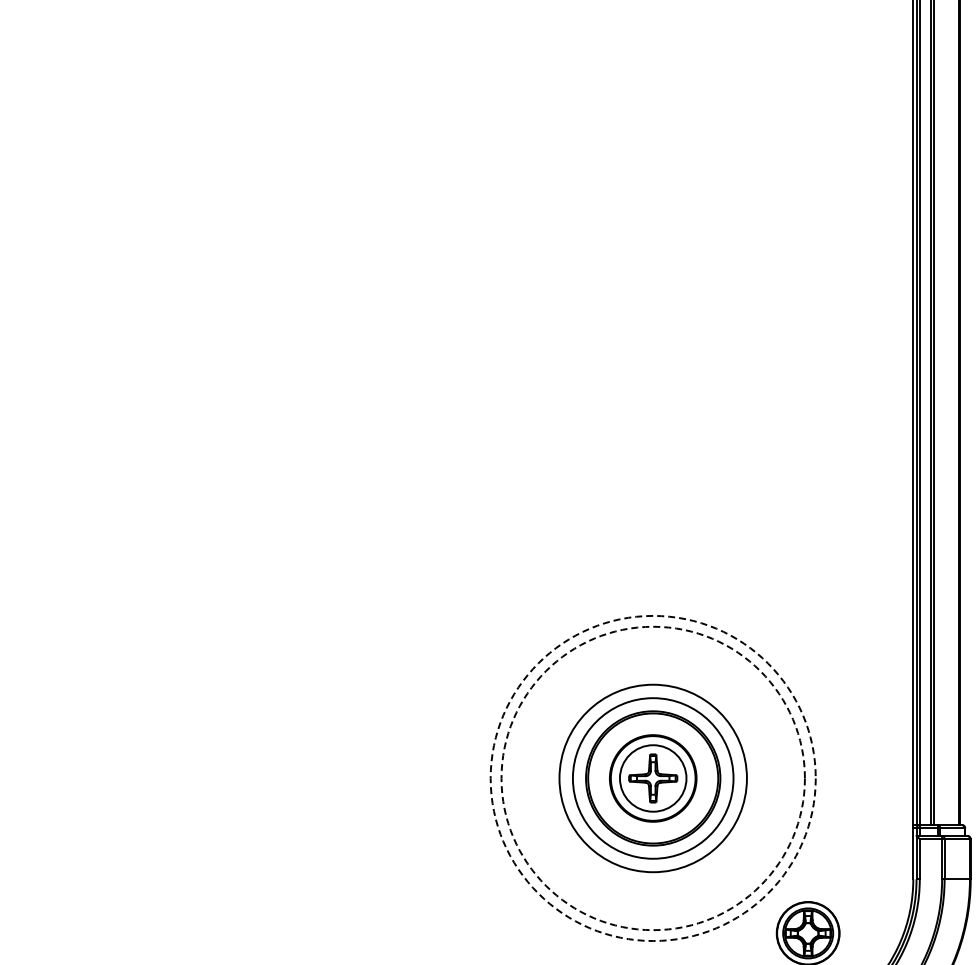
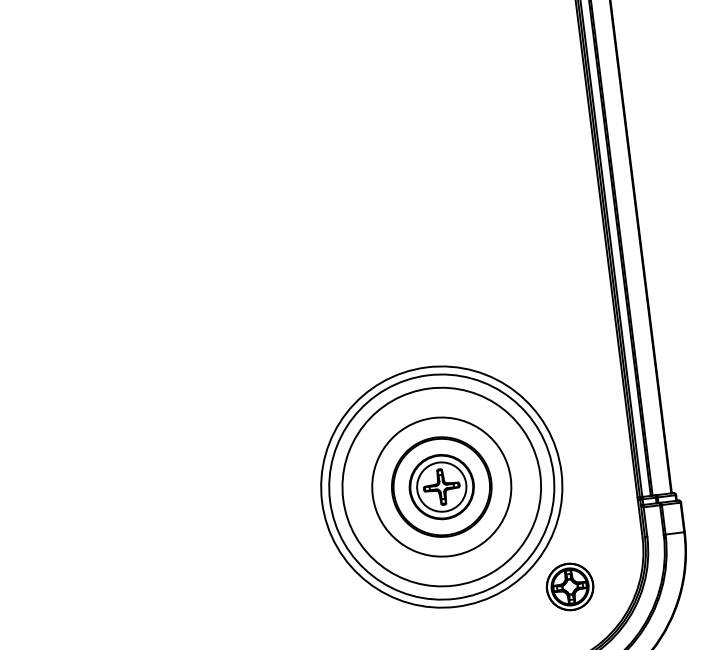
circle: (652, 778) -> (441, 487), dashed -> solid
circle: (652, 778) -> (441, 487), dashed -> solid
circle: (653, 778) -> (442, 487), size x1.67

